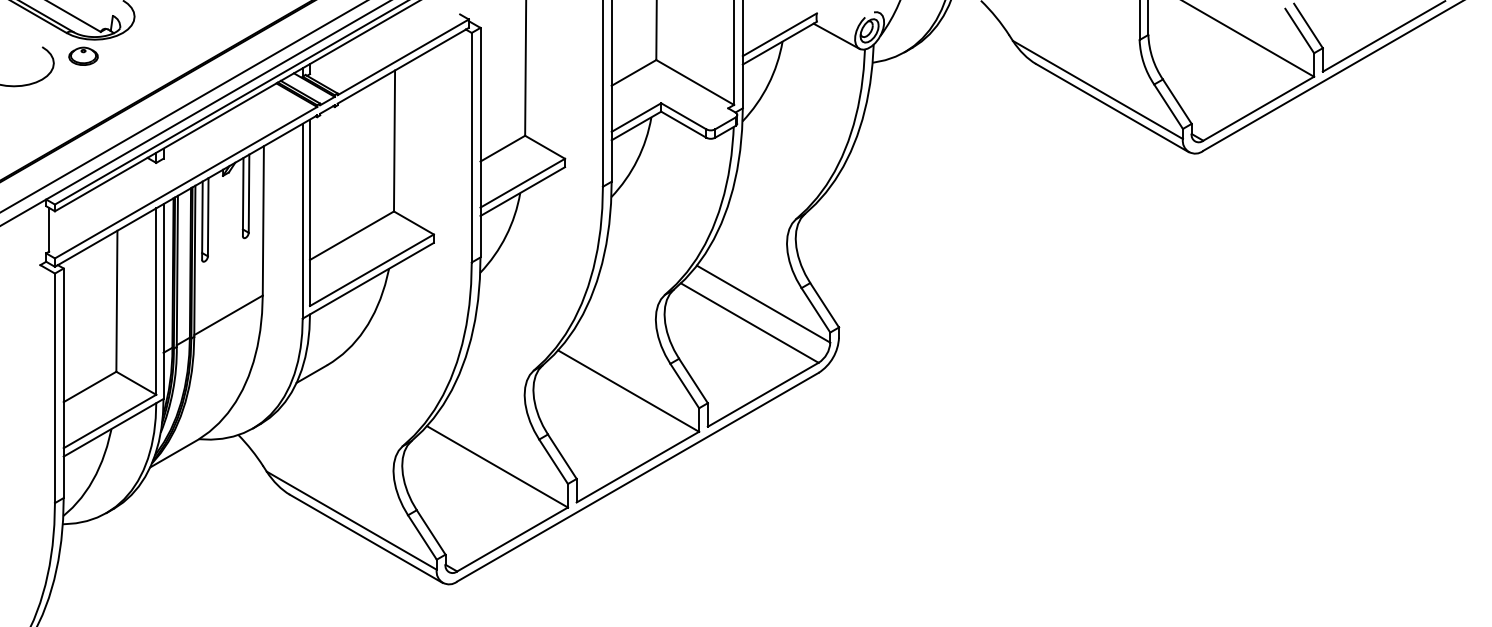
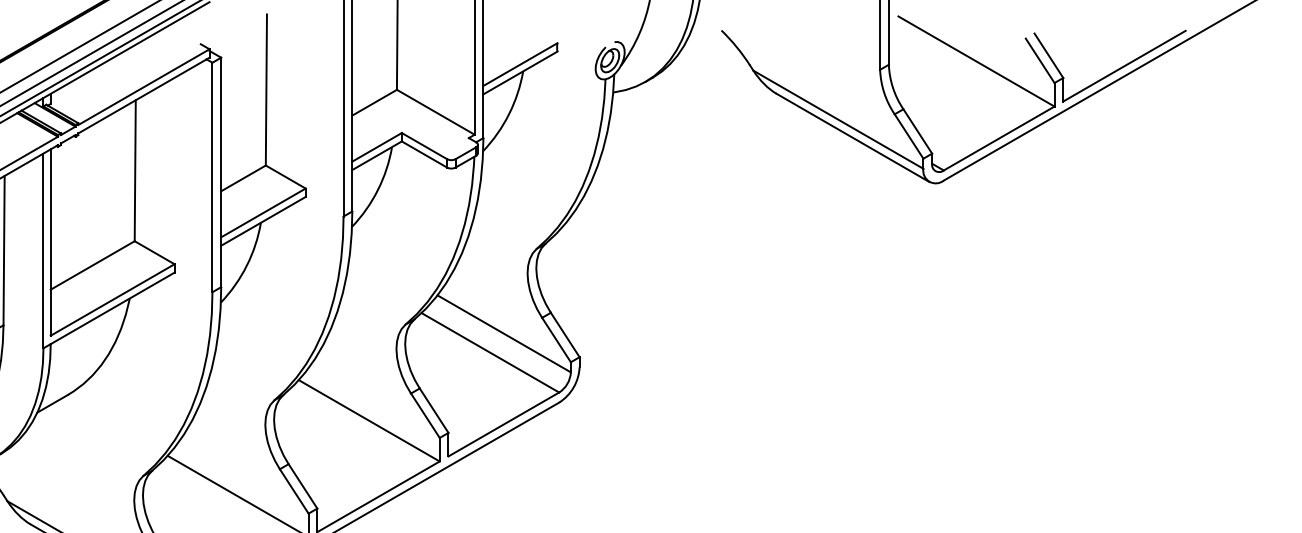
line: (836, 35) -> (577, 65), removed

